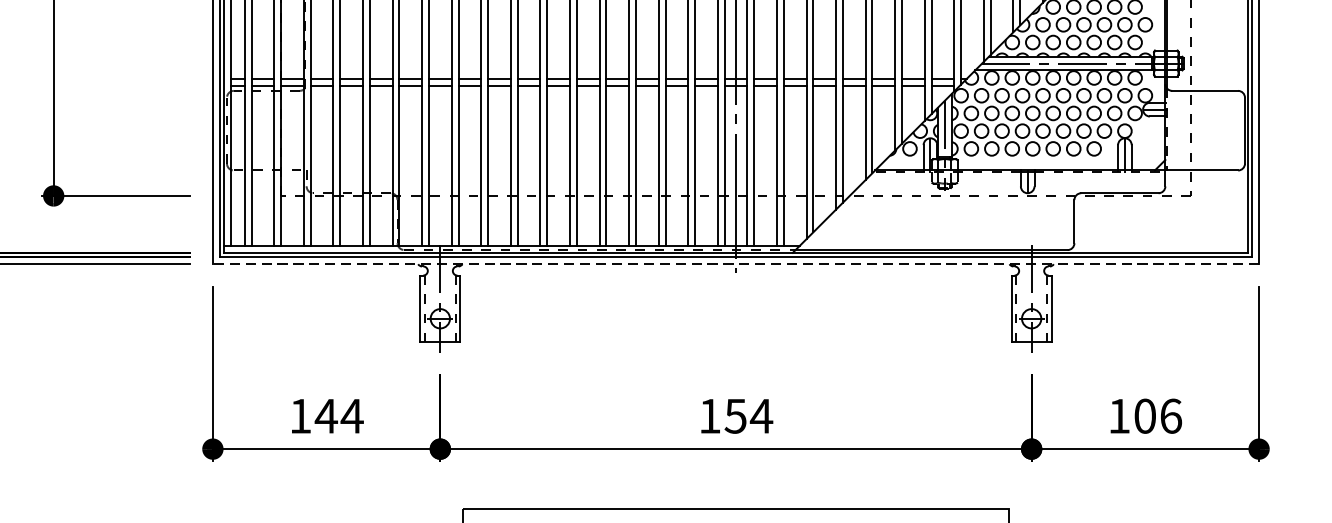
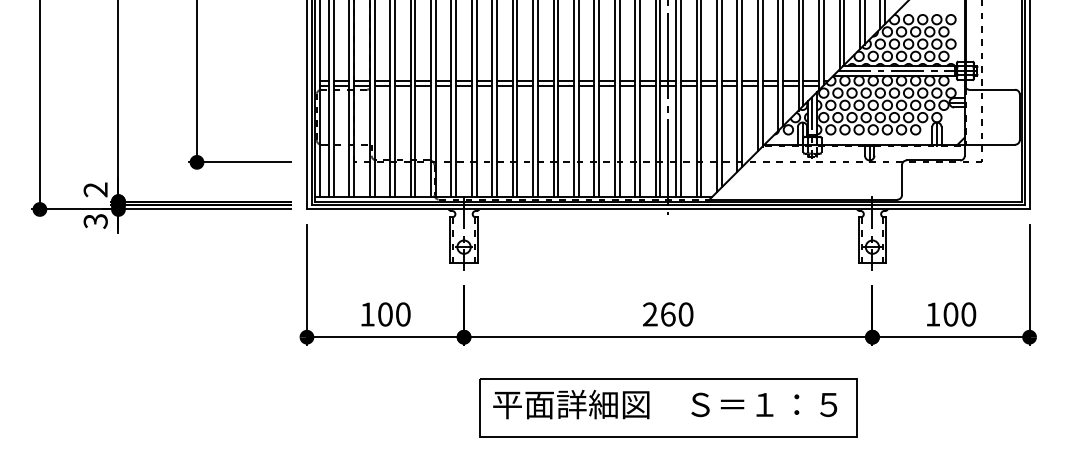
line: (734, 264) -> (667, 209), dashed -> solid
text: (339, 416) -> (394, 314), 144 -> 100
text: (736, 416) -> (668, 314), 154 -> 260
text: (1170, 416) -> (968, 314), 106 -> 100

